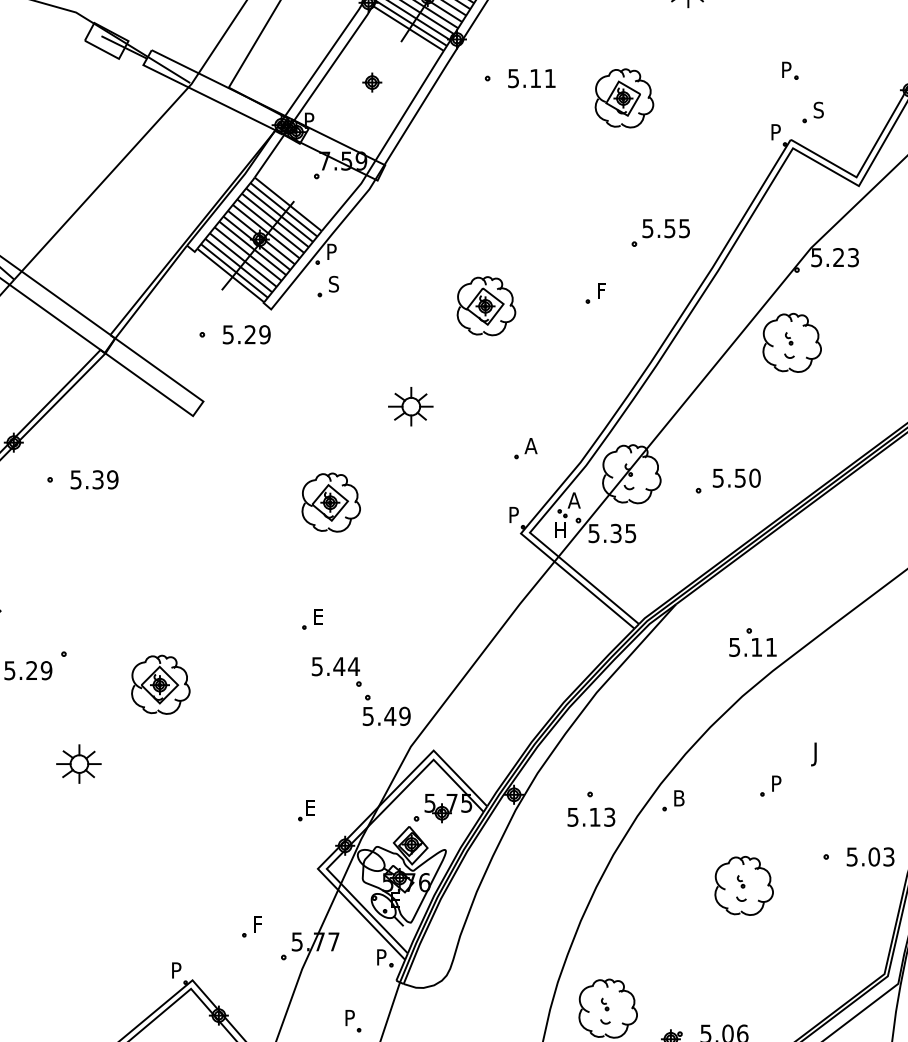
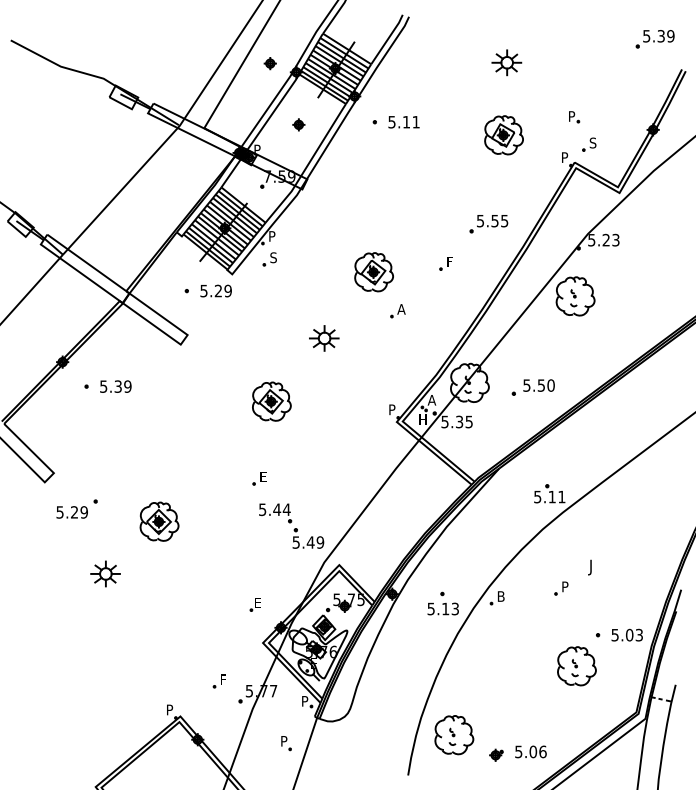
part: (623, 98) -> (503, 135), moved
part: (524, 449) -> (397, 311), moved
part: (743, 886) -> (576, 666), moved

